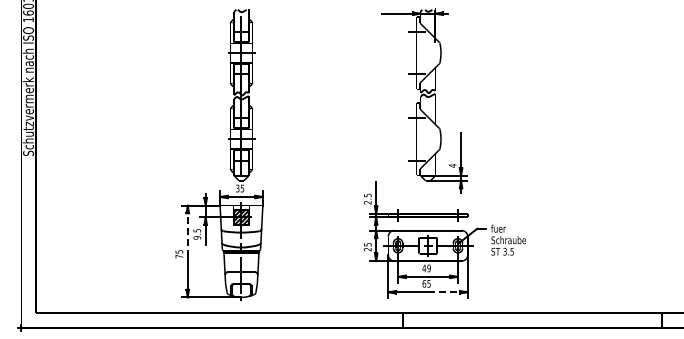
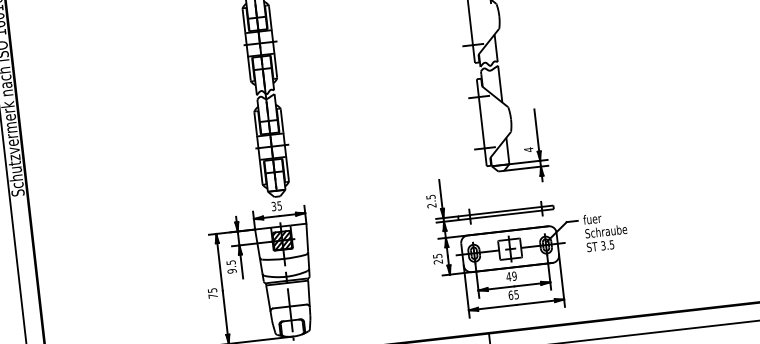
line: (187, 229) -> (219, 262), dashed -> solid
line: (447, 292) -> (539, 302), dashed -> solid

